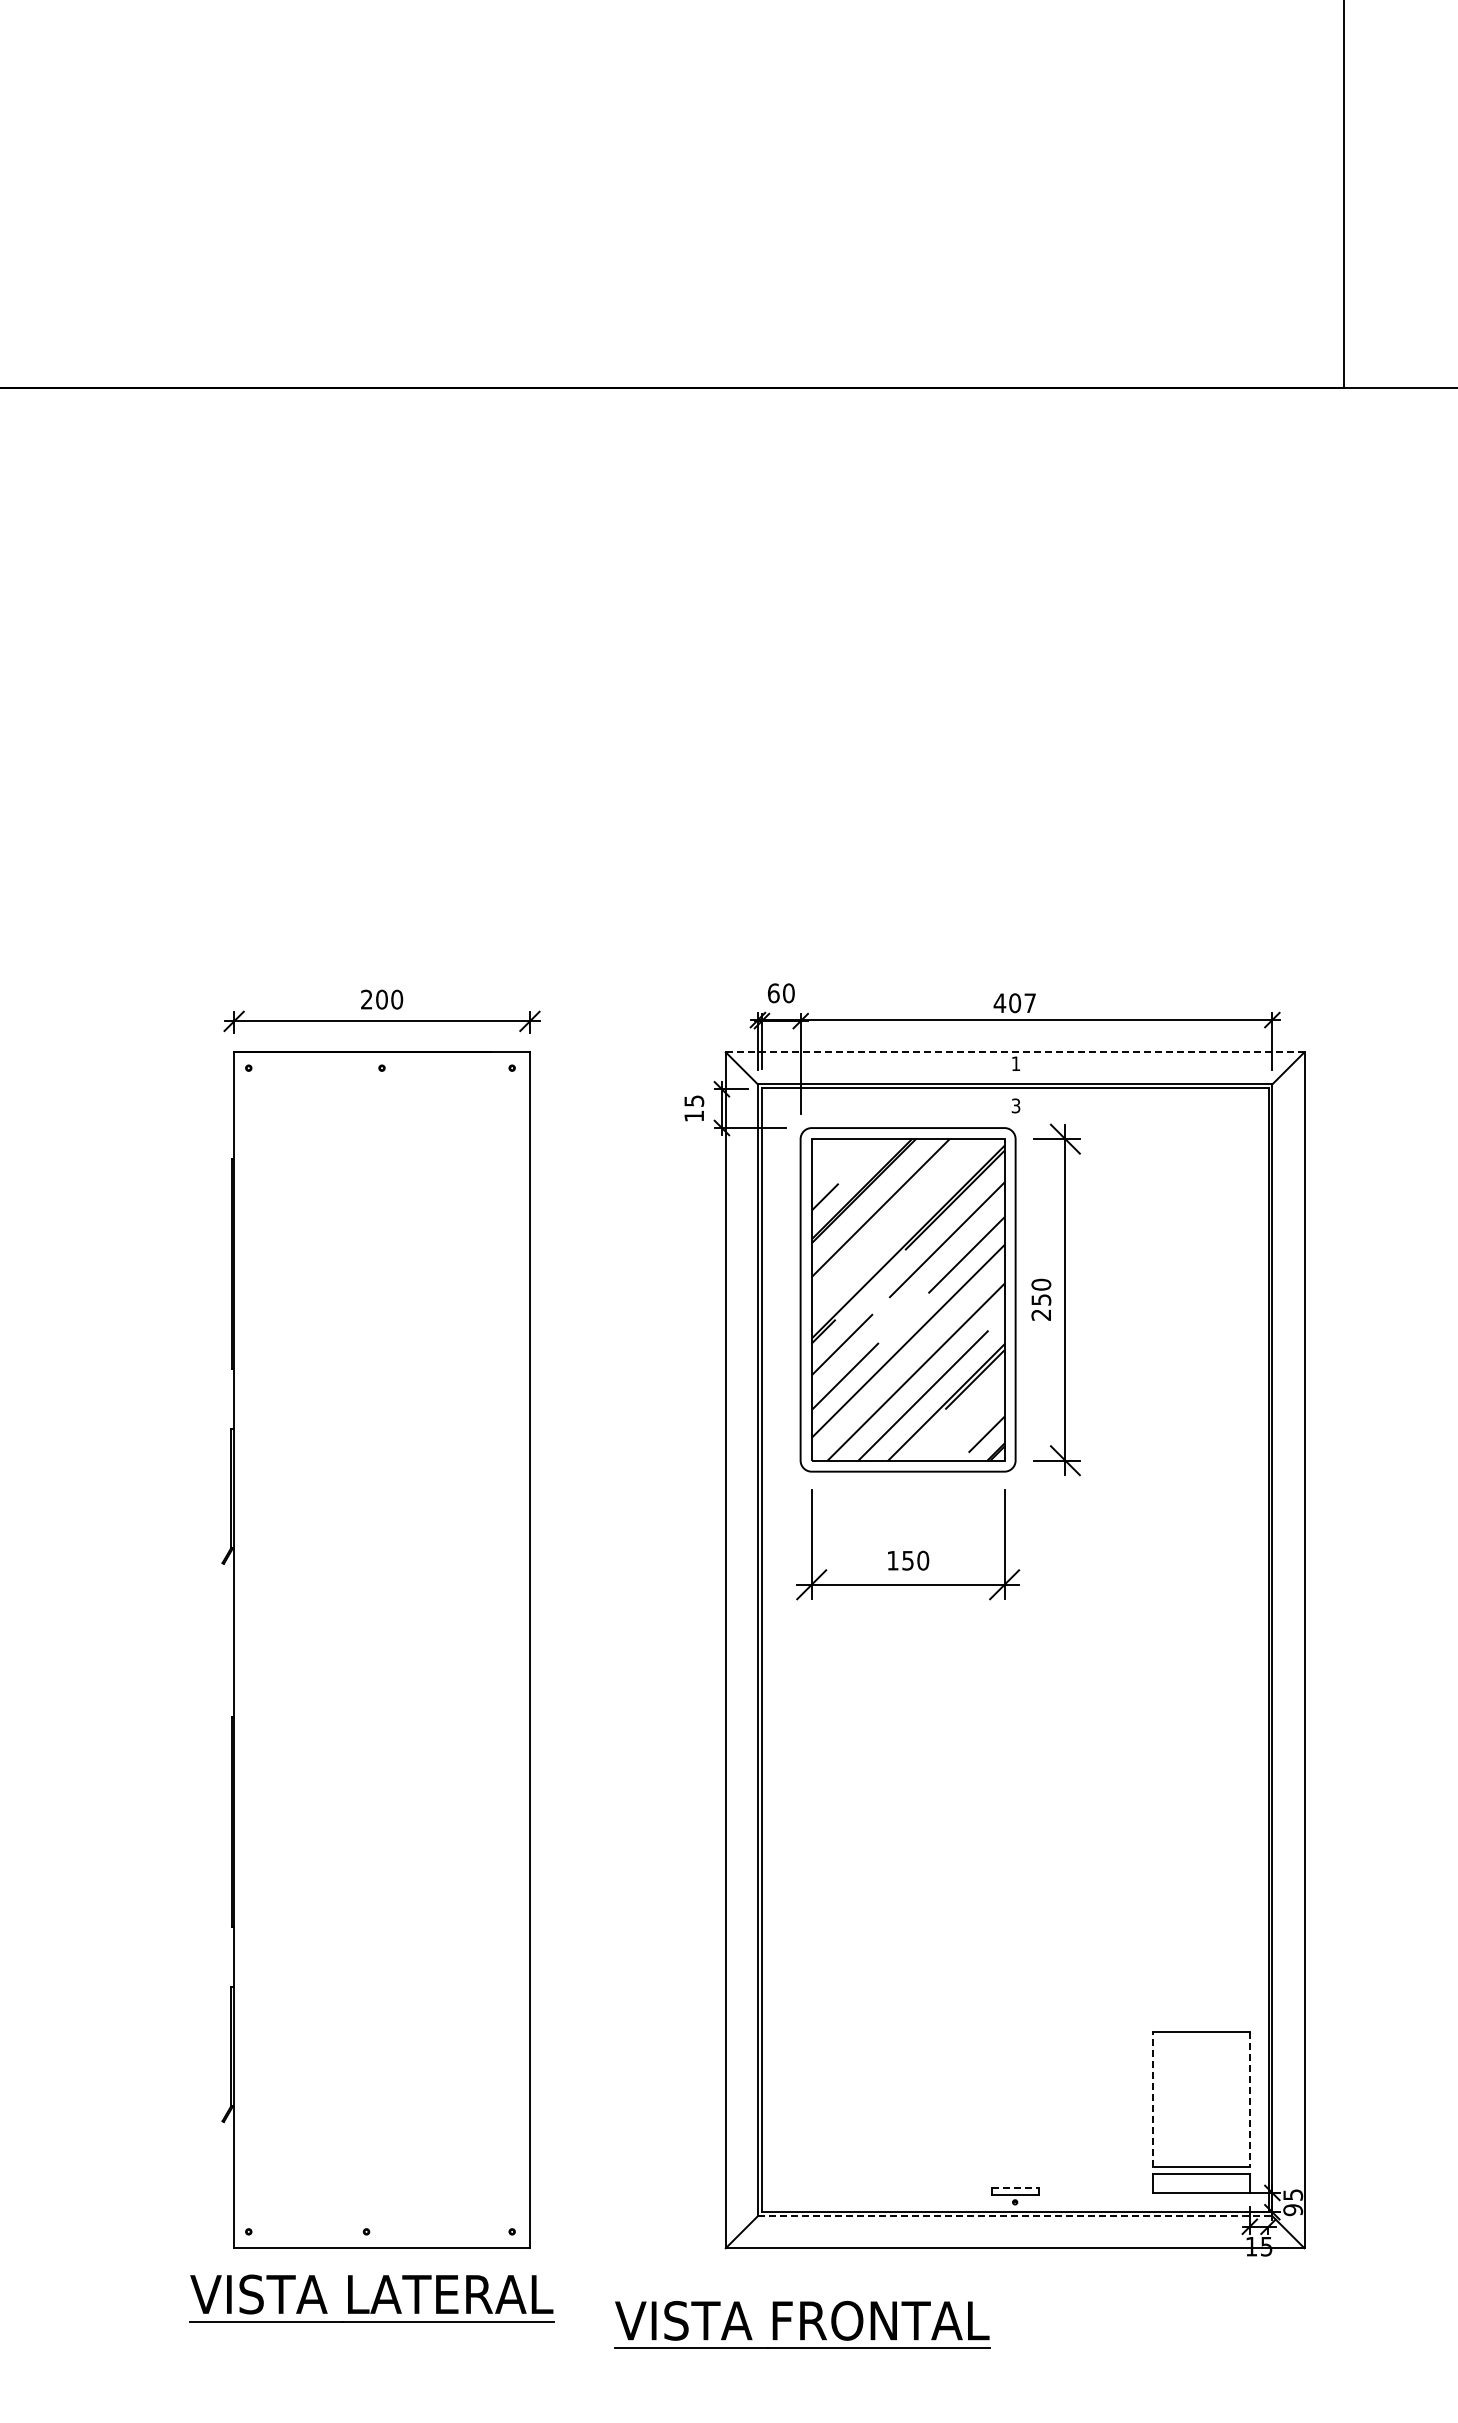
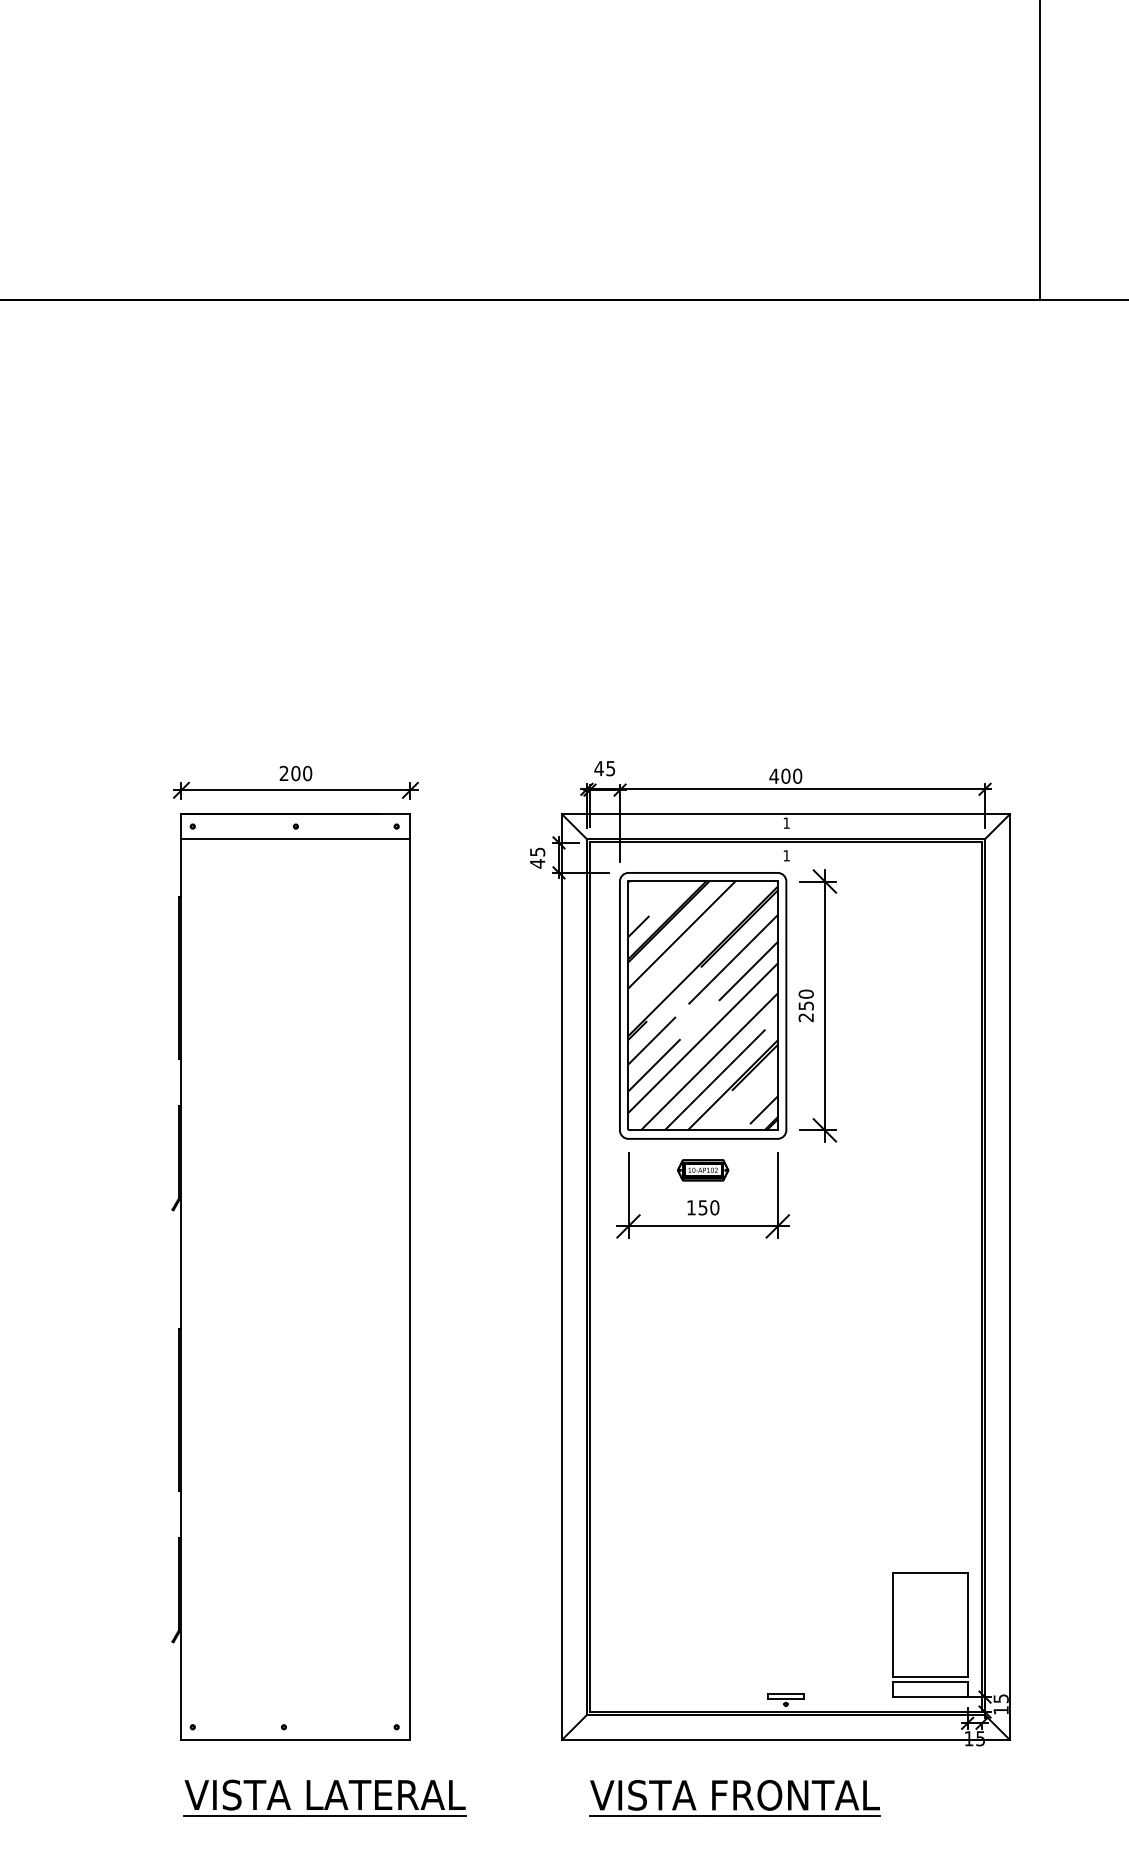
text: (780, 993) -> (604, 768), 60 -> 45
text: (1030, 1003) -> (797, 776), 407 -> 400
line: (1015, 1052) -> (786, 814), dashed -> solid
line: (381, 1084) -> (295, 839), added
text: (1015, 1105) -> (786, 855), 3 -> 1
text: (693, 1116) -> (537, 863), 15 -> 45
part: (907, 1512) -> (702, 1170), added
line: (1153, 2099) -> (893, 1624), dashed -> solid
line: (1249, 2099) -> (967, 1624), dashed -> solid
line: (1015, 2188) -> (786, 1693), dashed -> solid
text: (1293, 2210) -> (1001, 1710), 95 -> 15
line: (1015, 2216) -> (786, 1715), dashed -> solid
part: (371, 2298) -> (324, 1798), moved
part: (802, 2324) -> (735, 1798), moved

